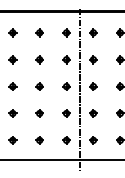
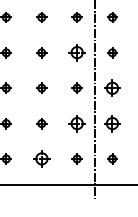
part: (66, 59) -> (77, 52), size x1.6
part: (93, 86) -> (112, 88), size x1.6
part: (66, 113) -> (77, 123), size x1.6
part: (93, 113) -> (112, 123), size x1.6
part: (39, 140) -> (41, 159), size x1.6

